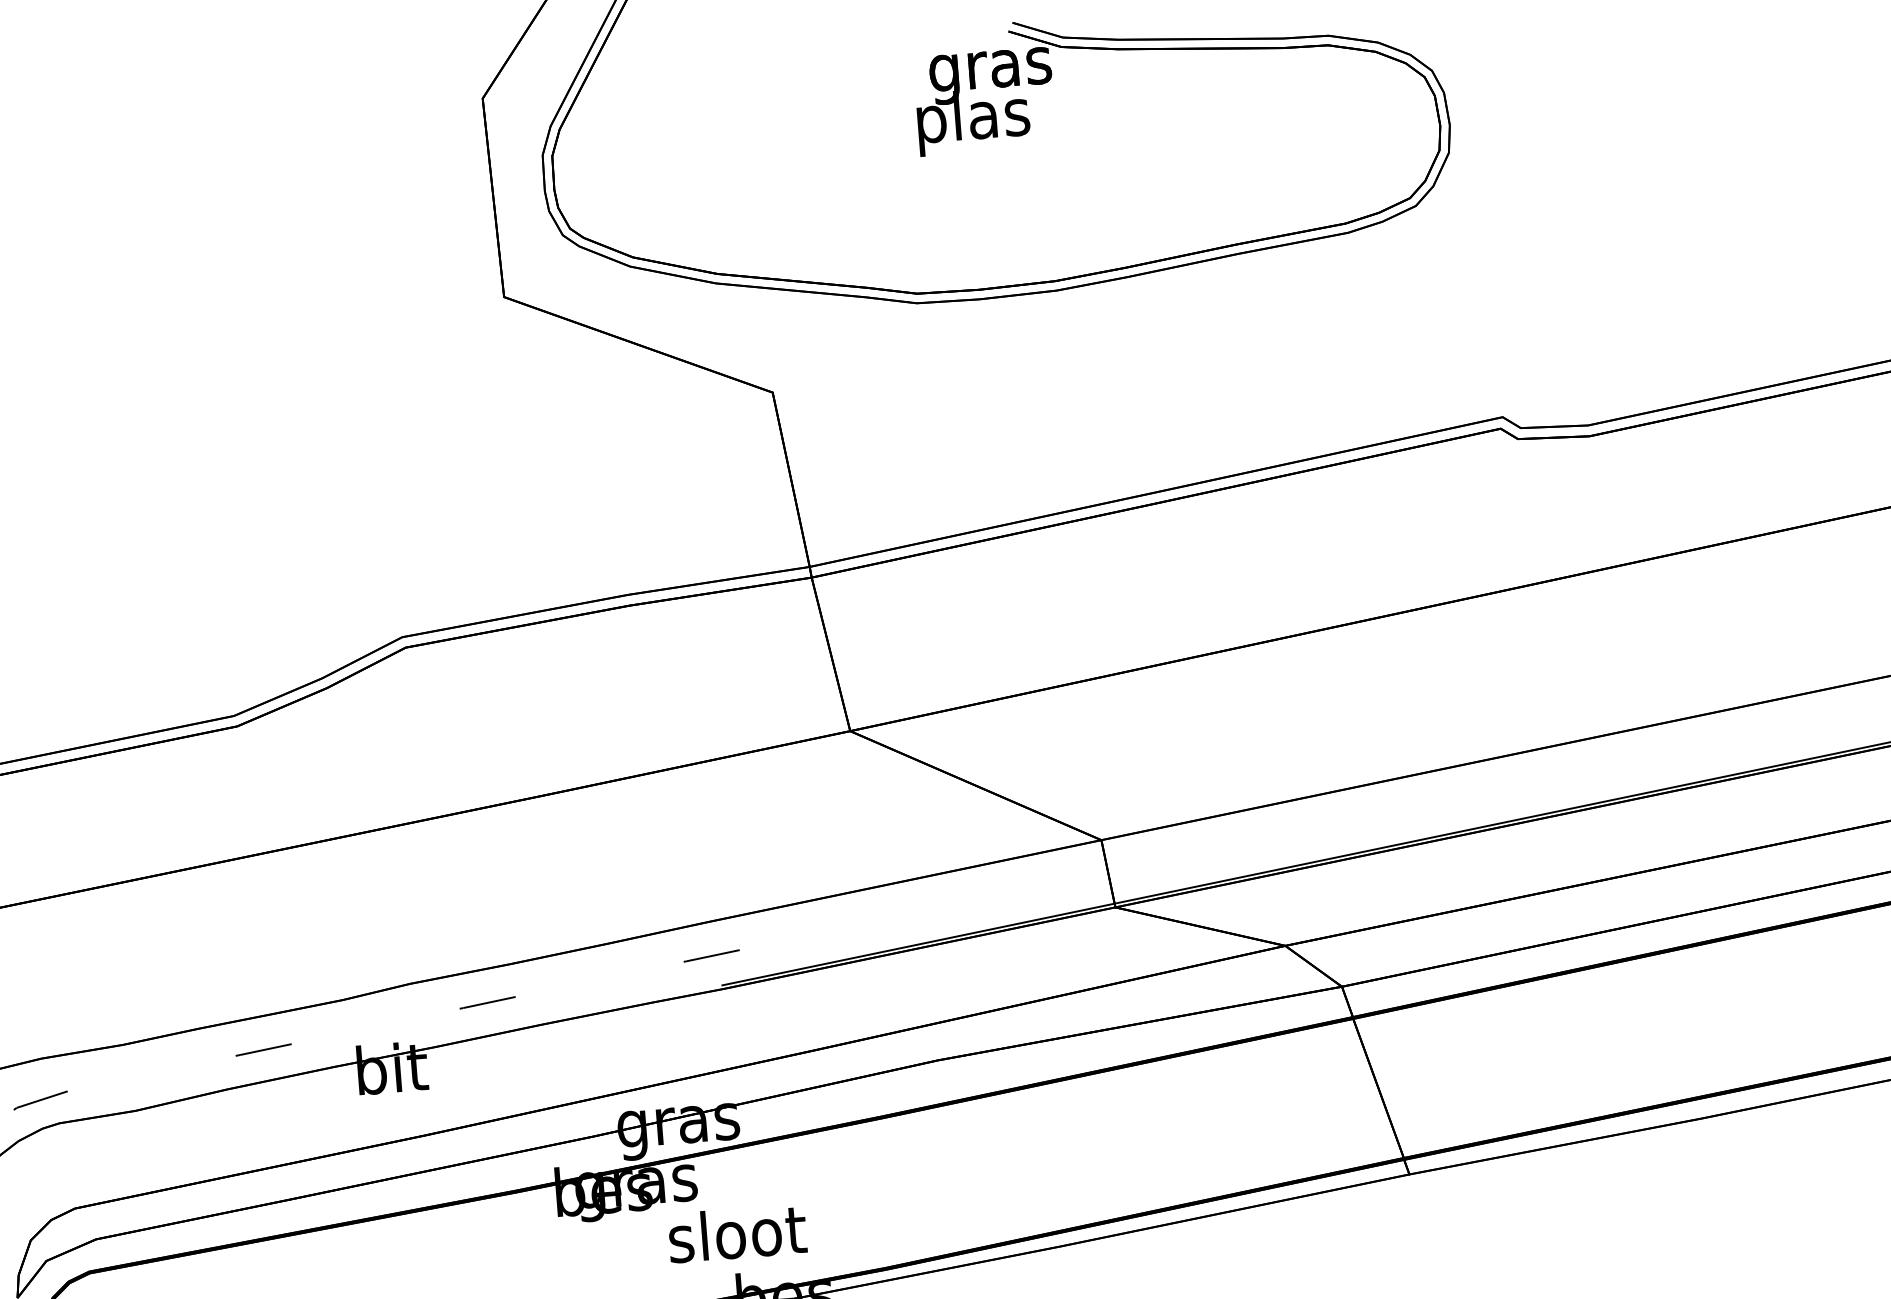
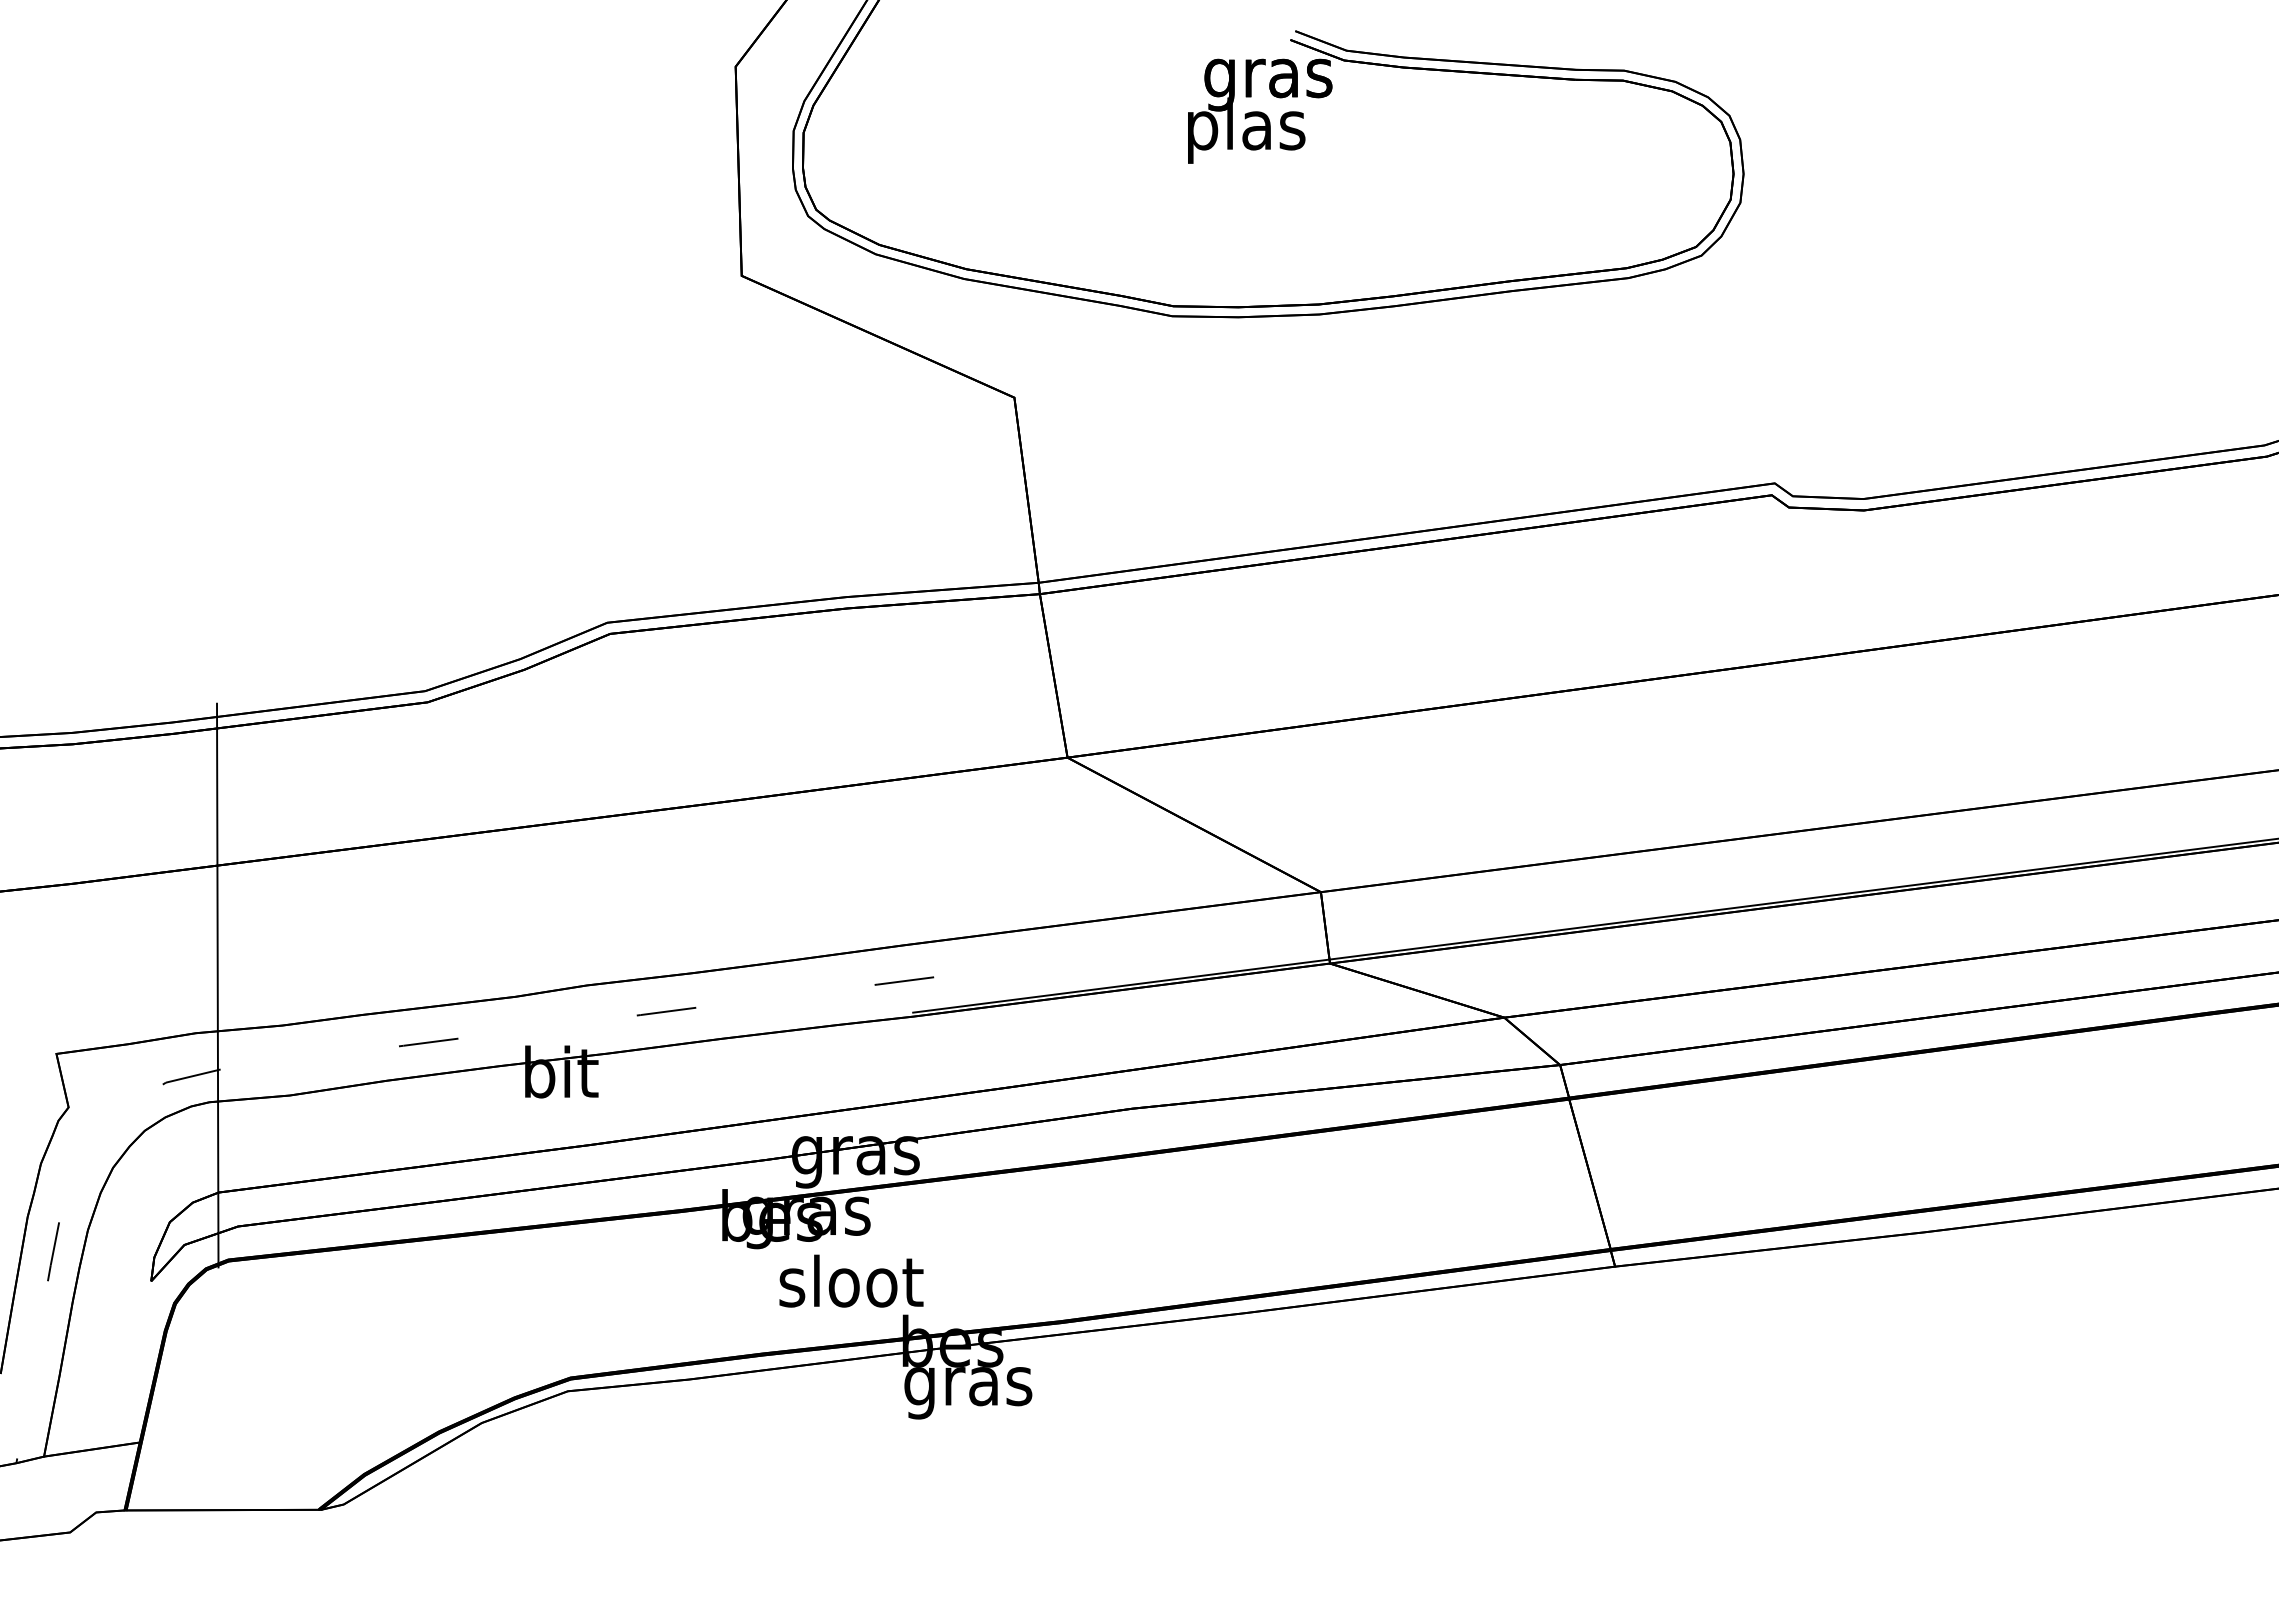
line: (58, 1011) -> (217, 985), added
text: (737, 1232) -> (851, 1280), moved

